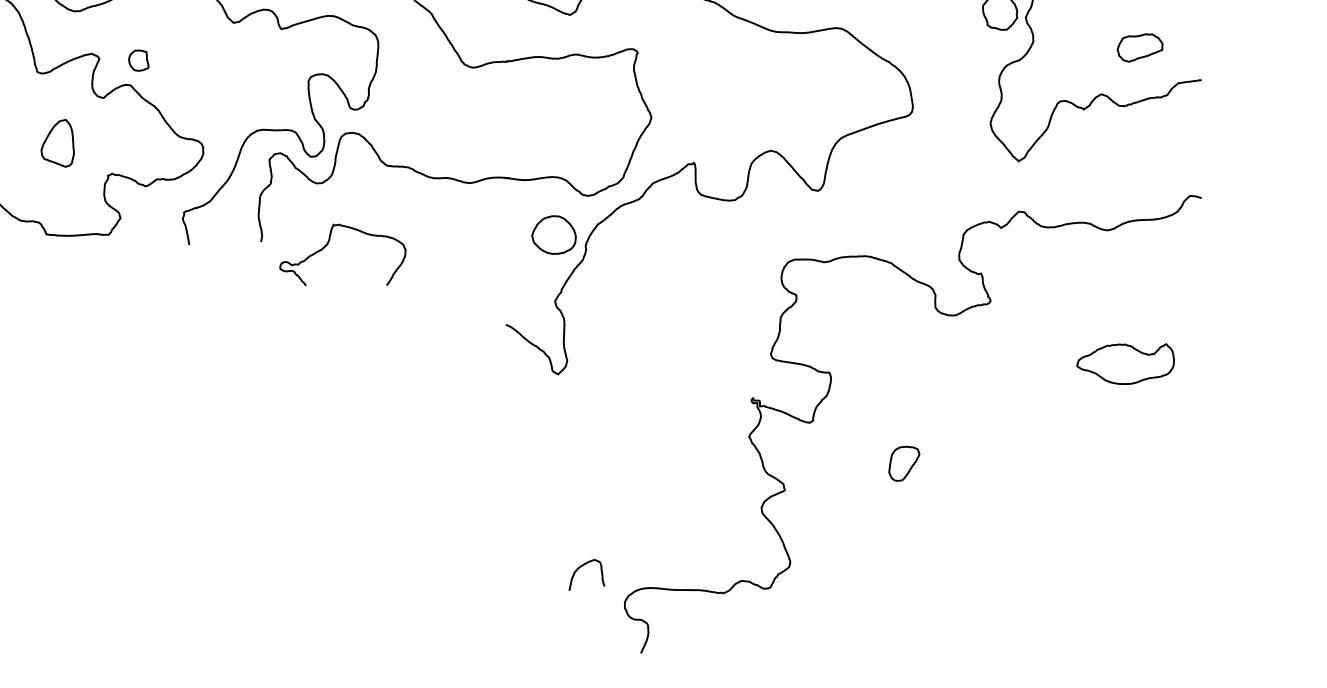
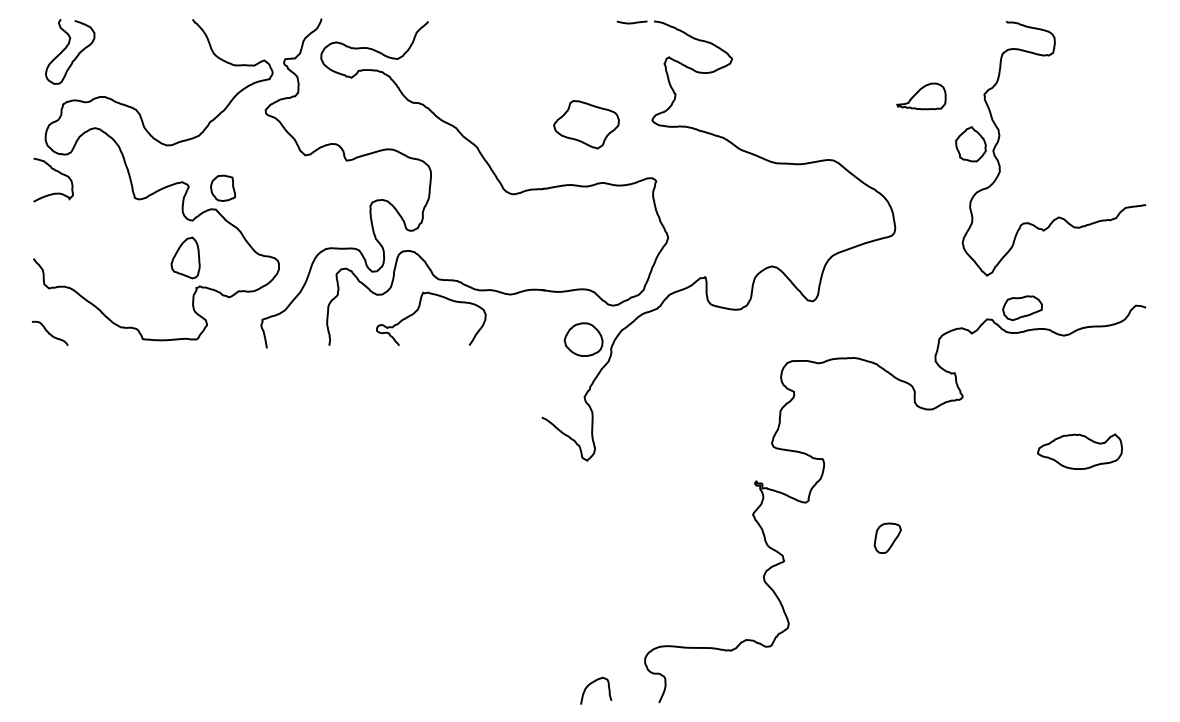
part: (1140, 47) -> (1022, 307), moved
part: (138, 59) -> (222, 187), size x1.43
part: (57, 142) -> (185, 257), moved
curve: (328, 245) -> (418, 310), moved
curve: (581, 567) -> (591, 684), moved

